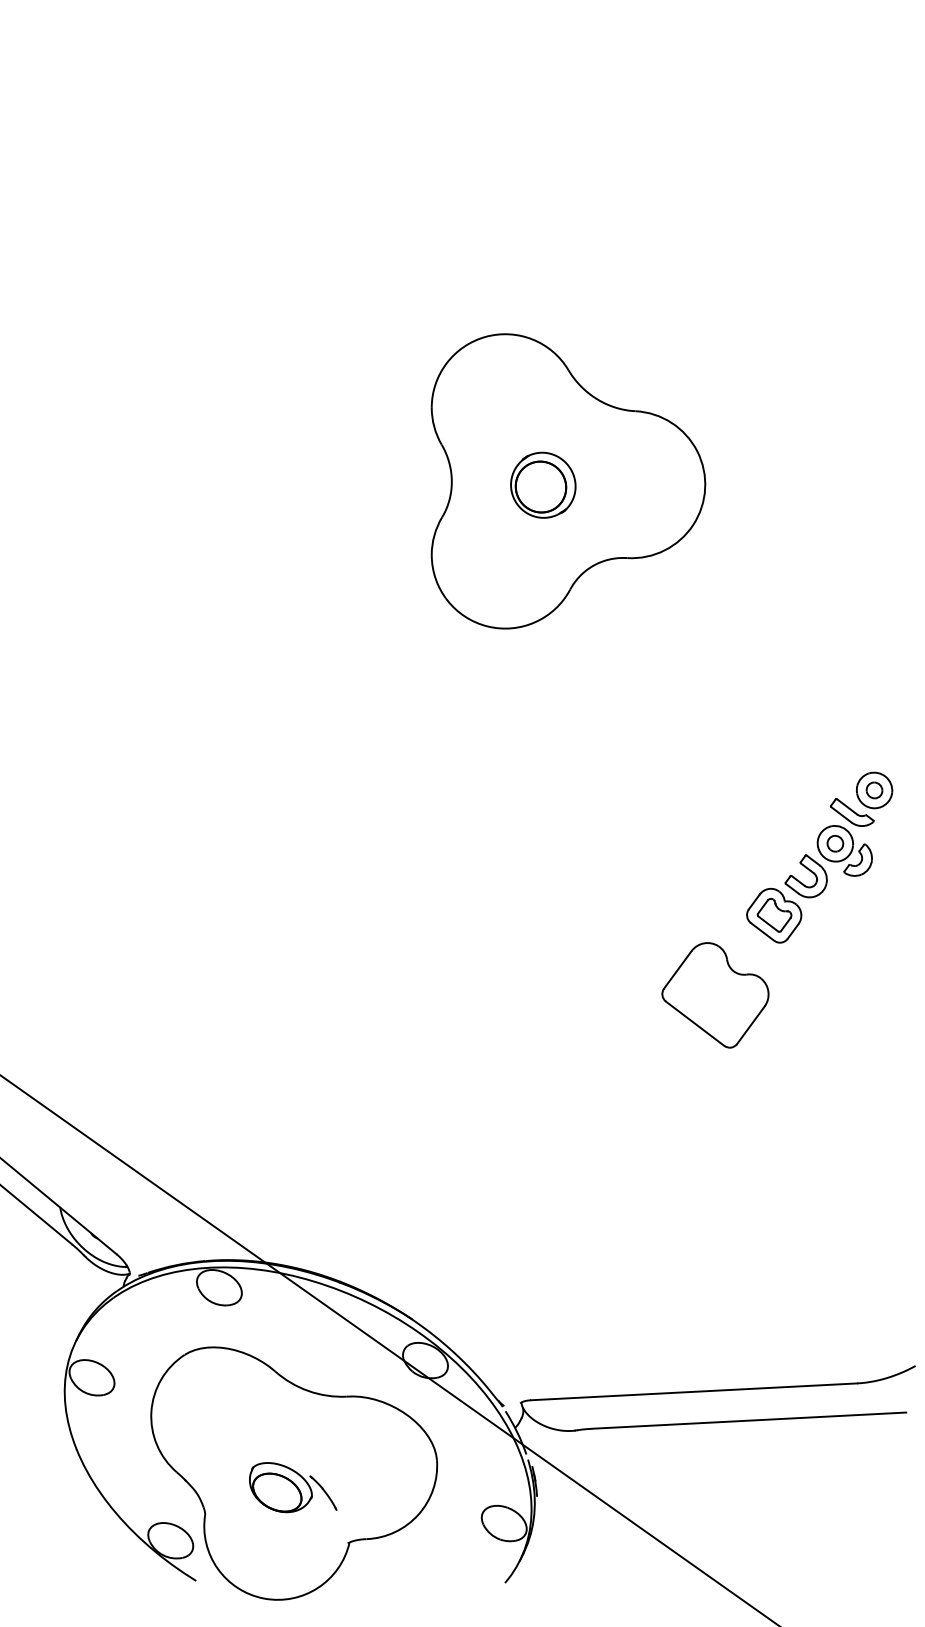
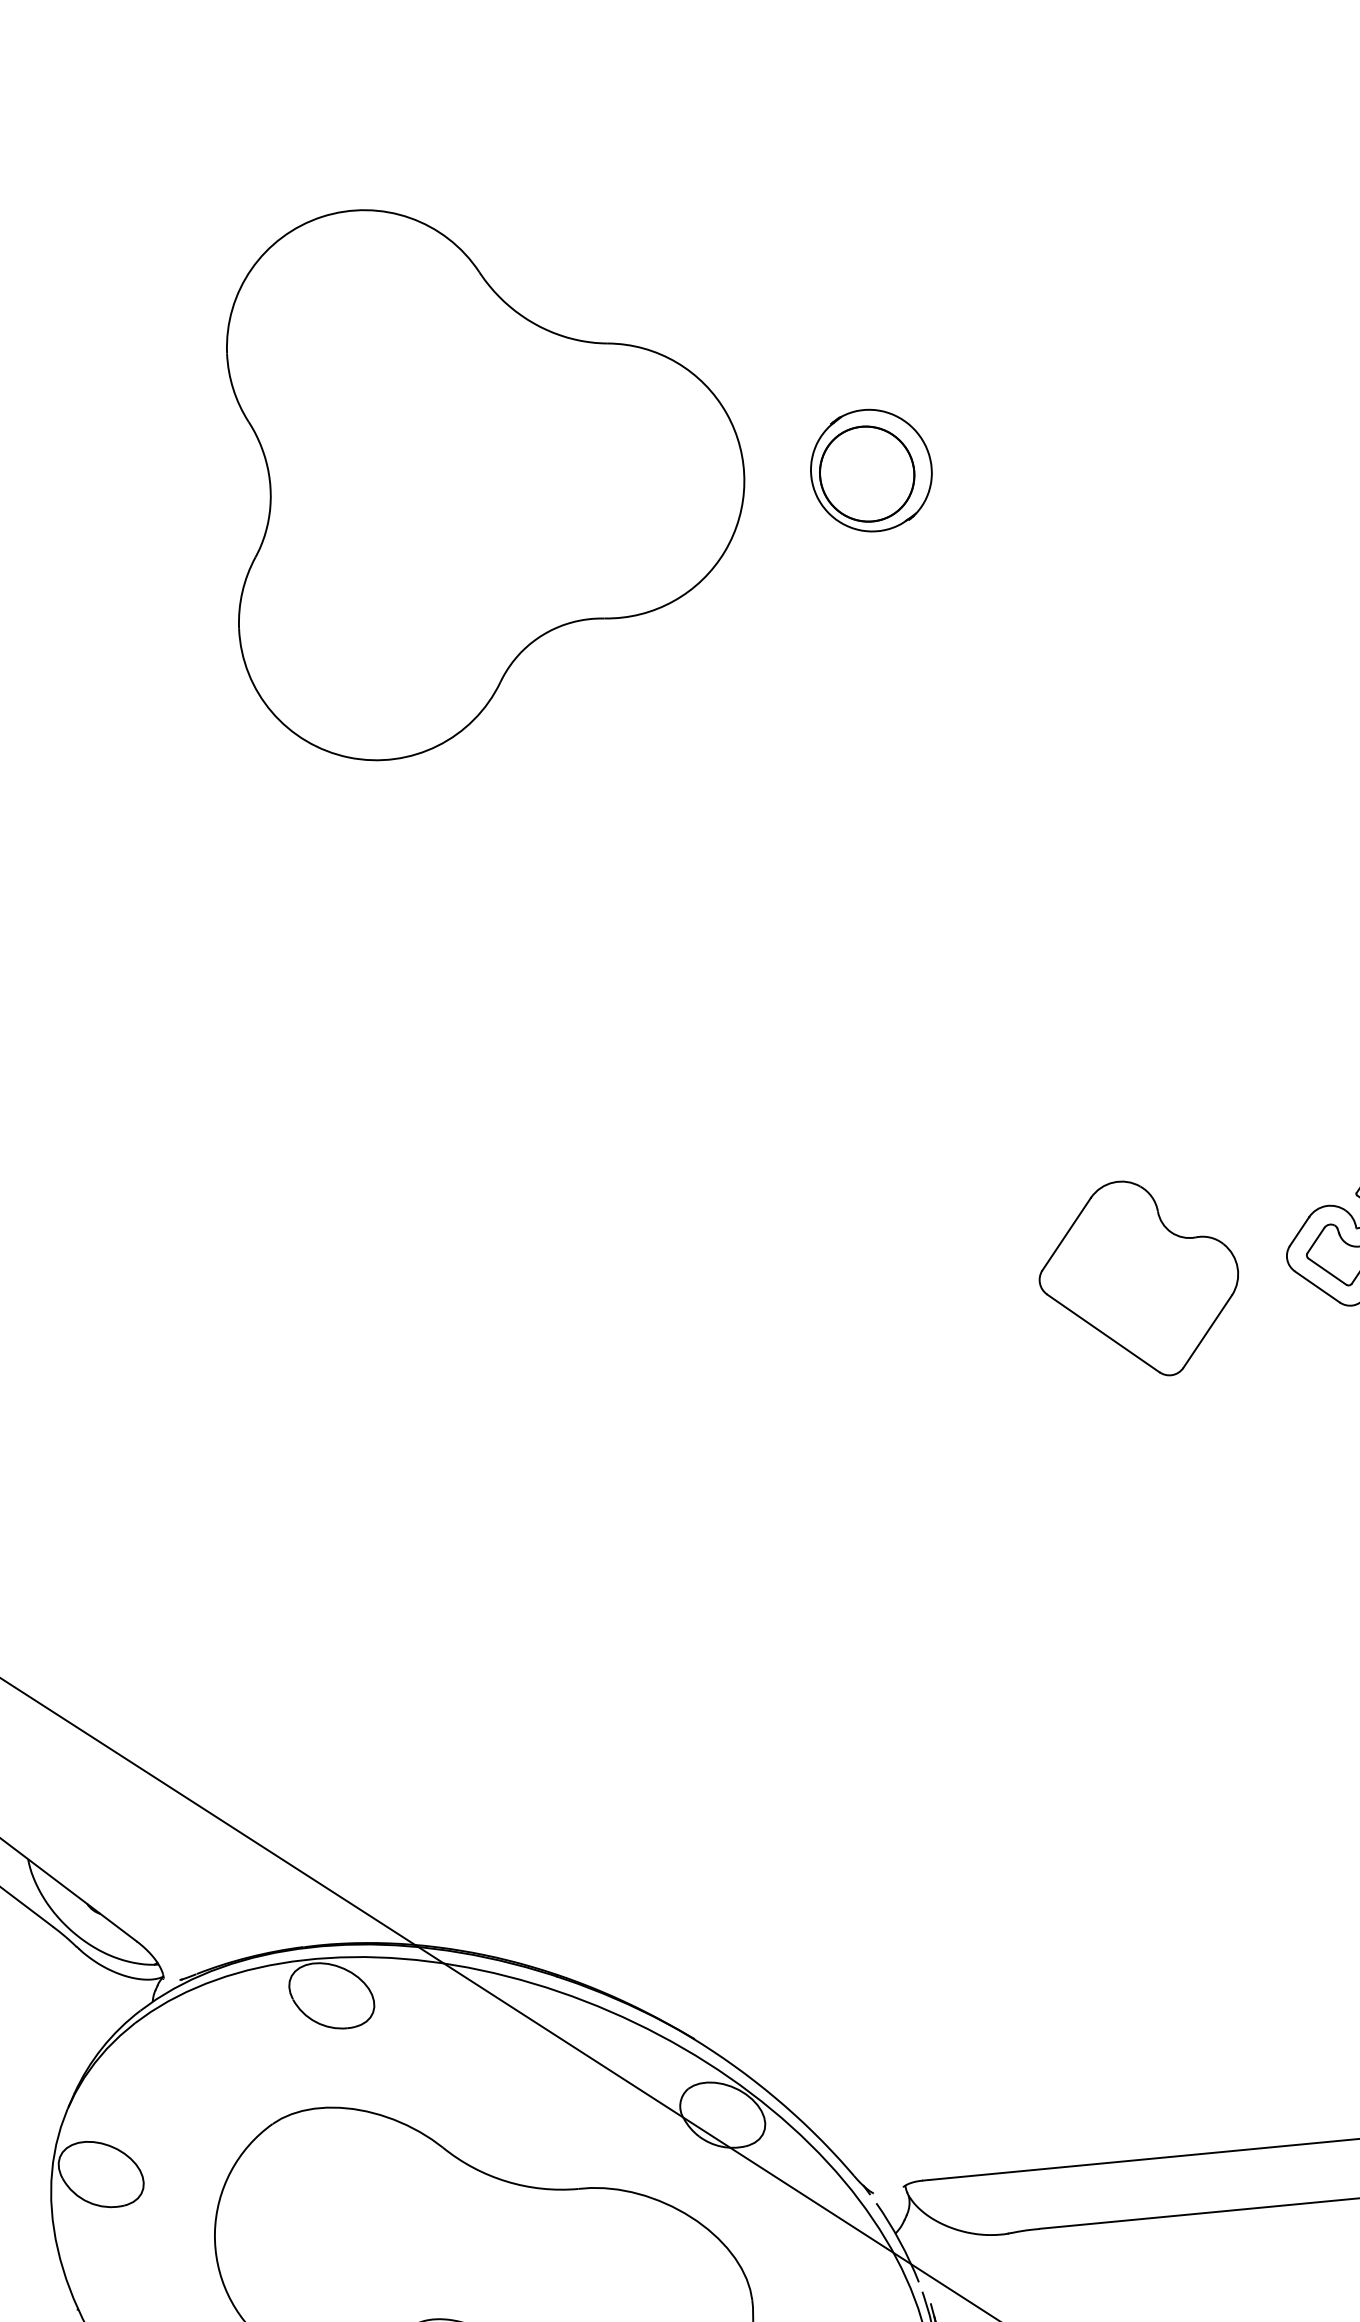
part: (568, 481) -> (488, 480), moved
part: (715, 995) -> (1139, 1278), moved

